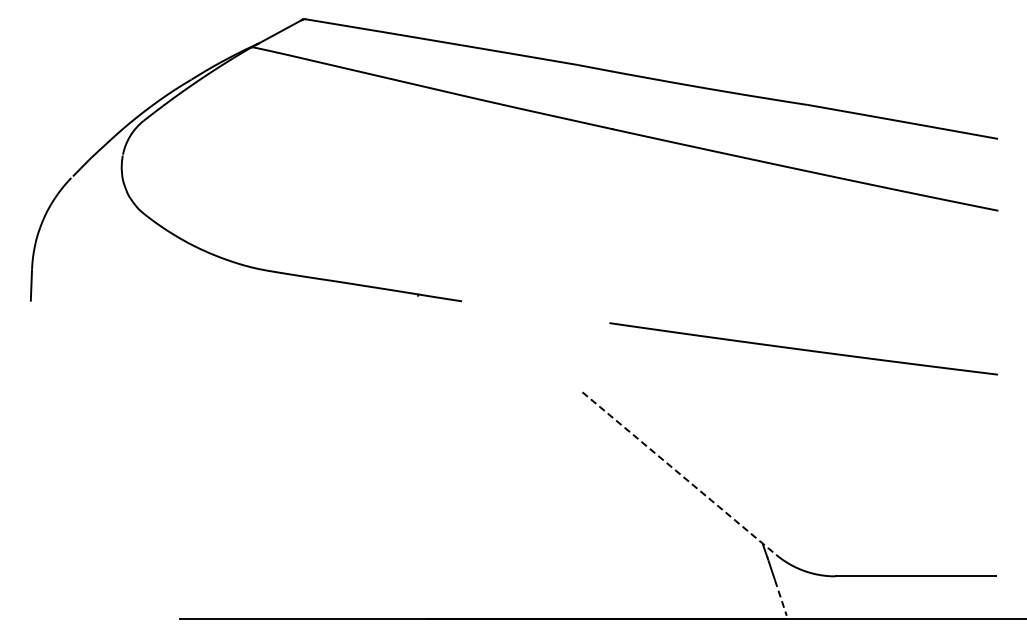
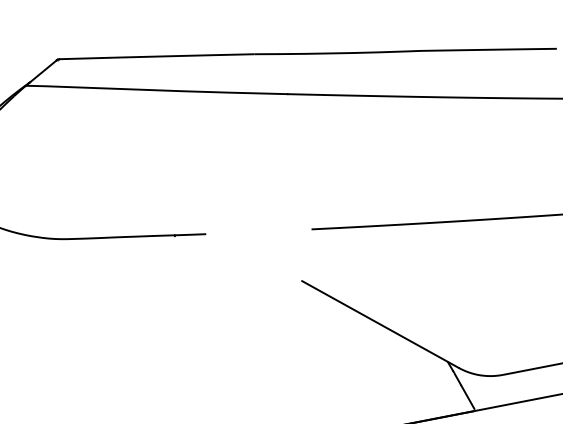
line: (679, 473) -> (380, 324), dashed -> solid
line: (780, 598) -> (467, 397), dashed -> solid

